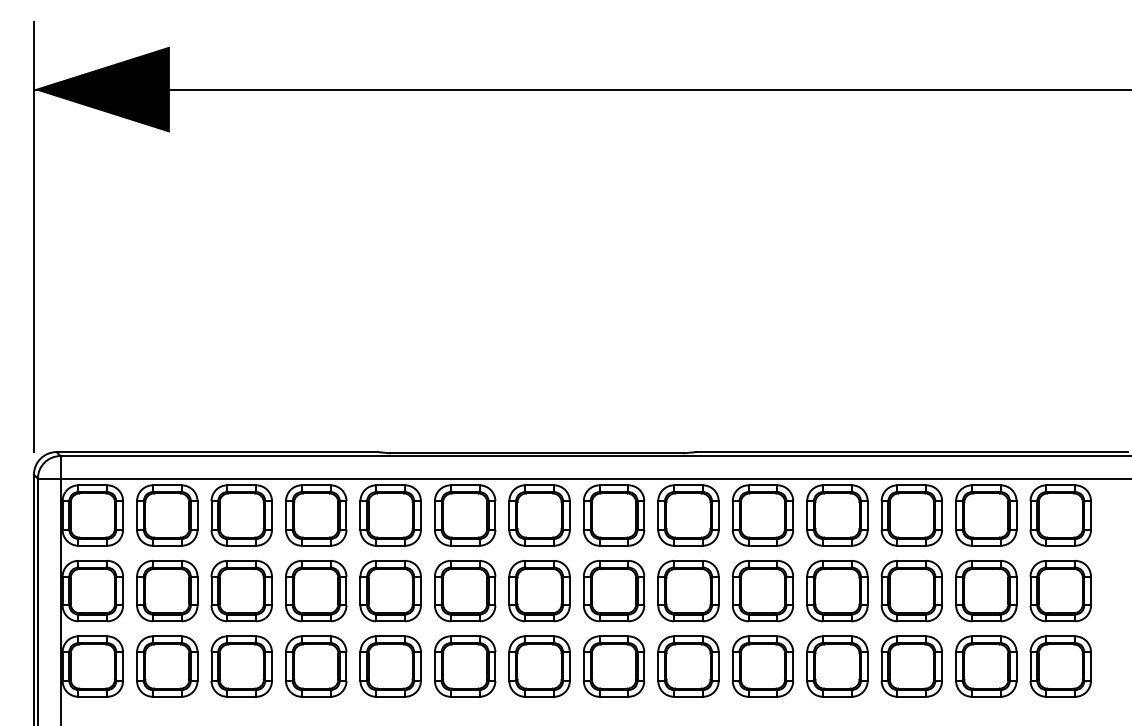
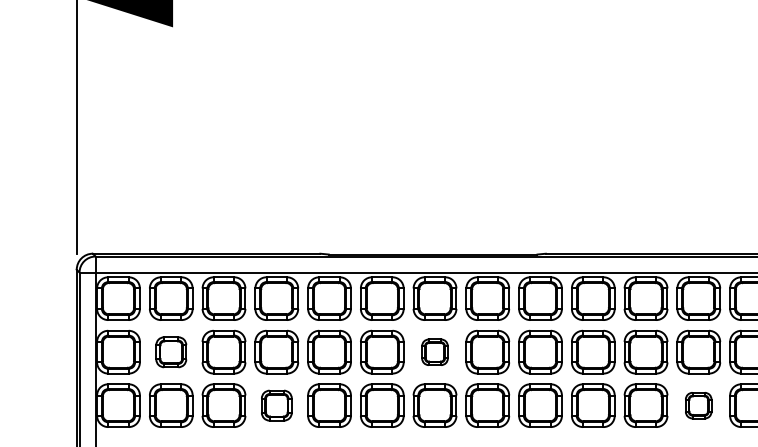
part: (167, 591) -> (171, 352), size x0.7
part: (539, 591) -> (434, 352), size x0.6
part: (316, 666) -> (276, 405), size x0.7
part: (911, 666) -> (698, 405), size x0.6

